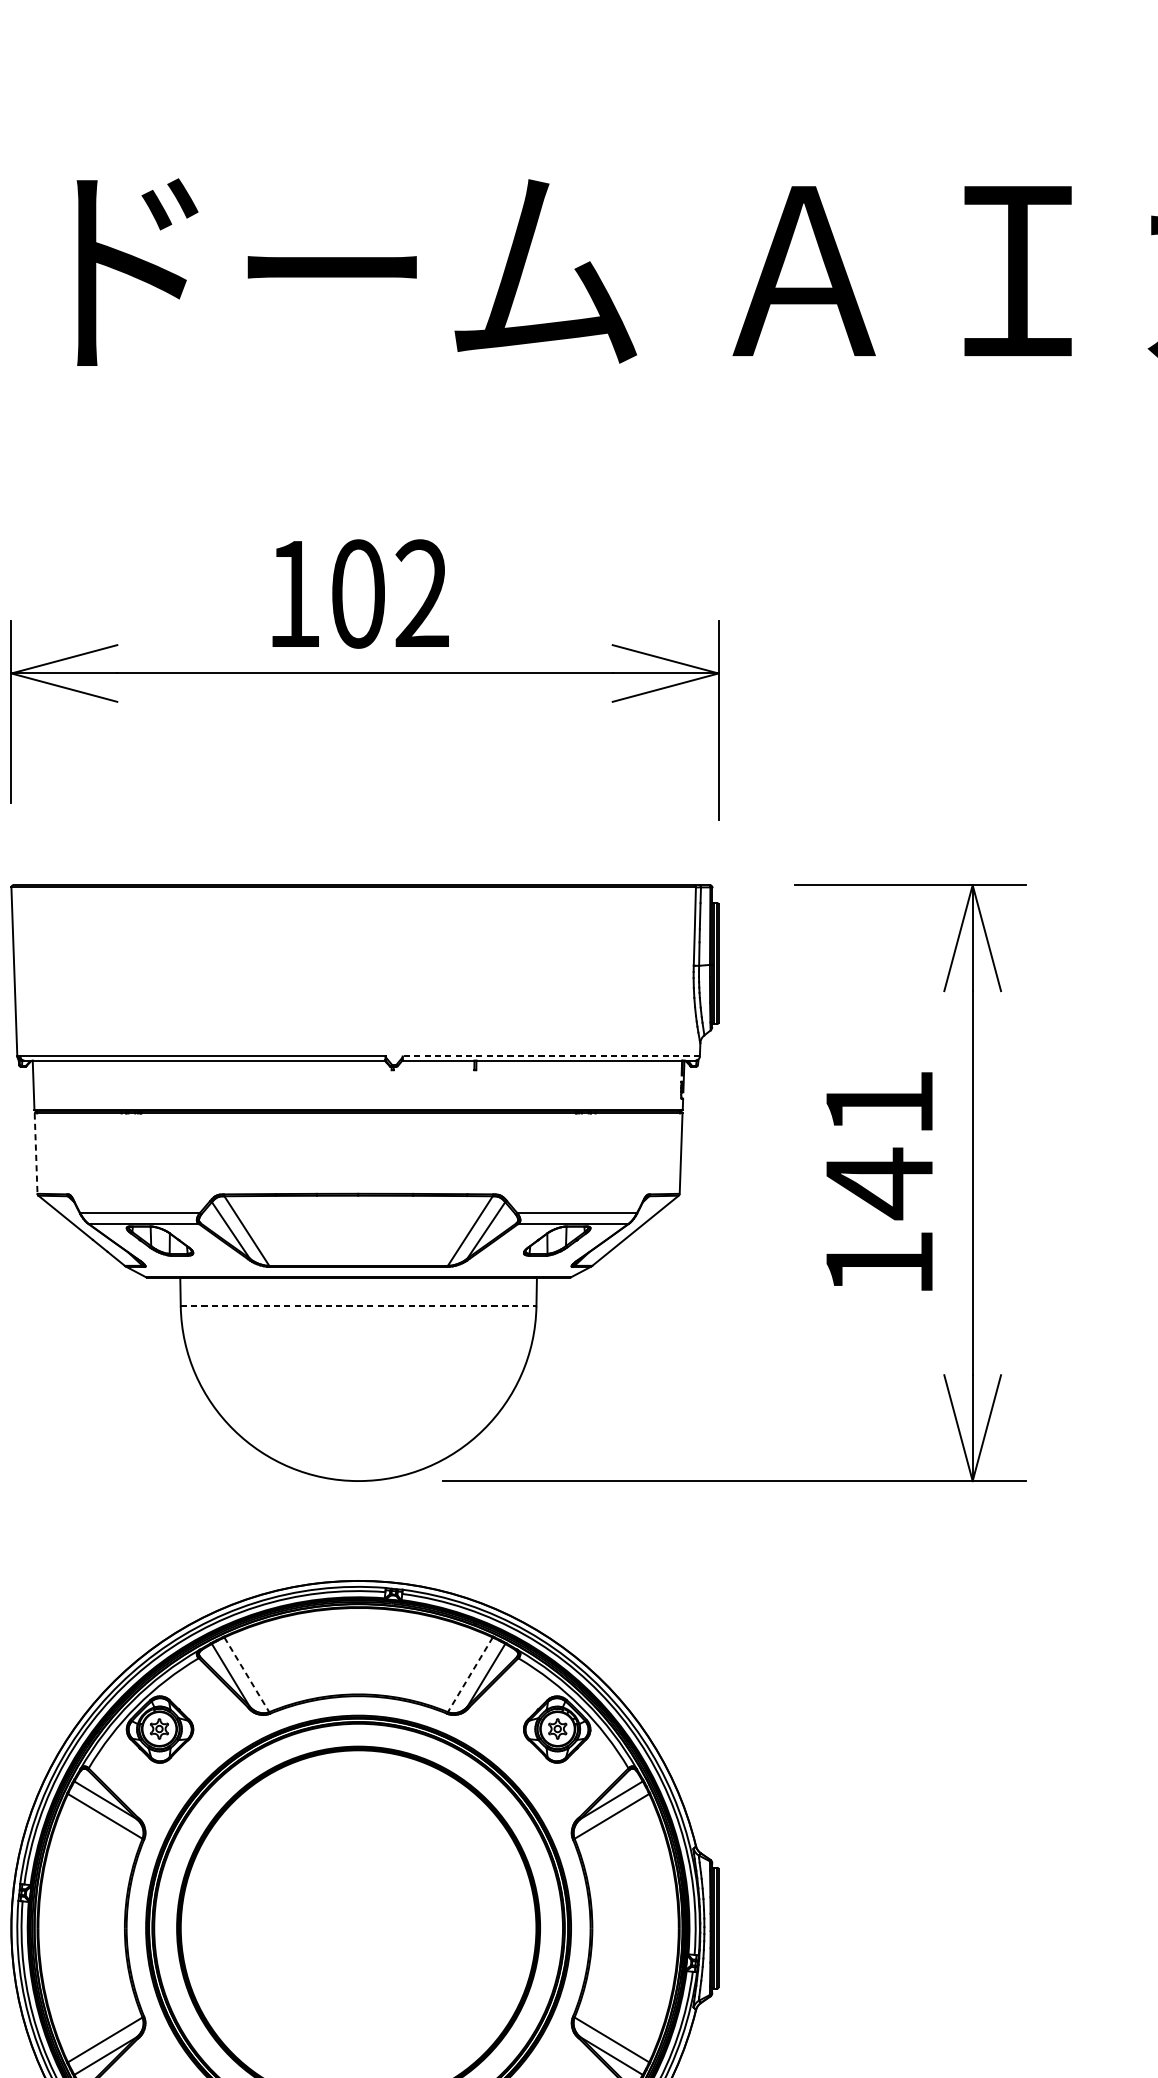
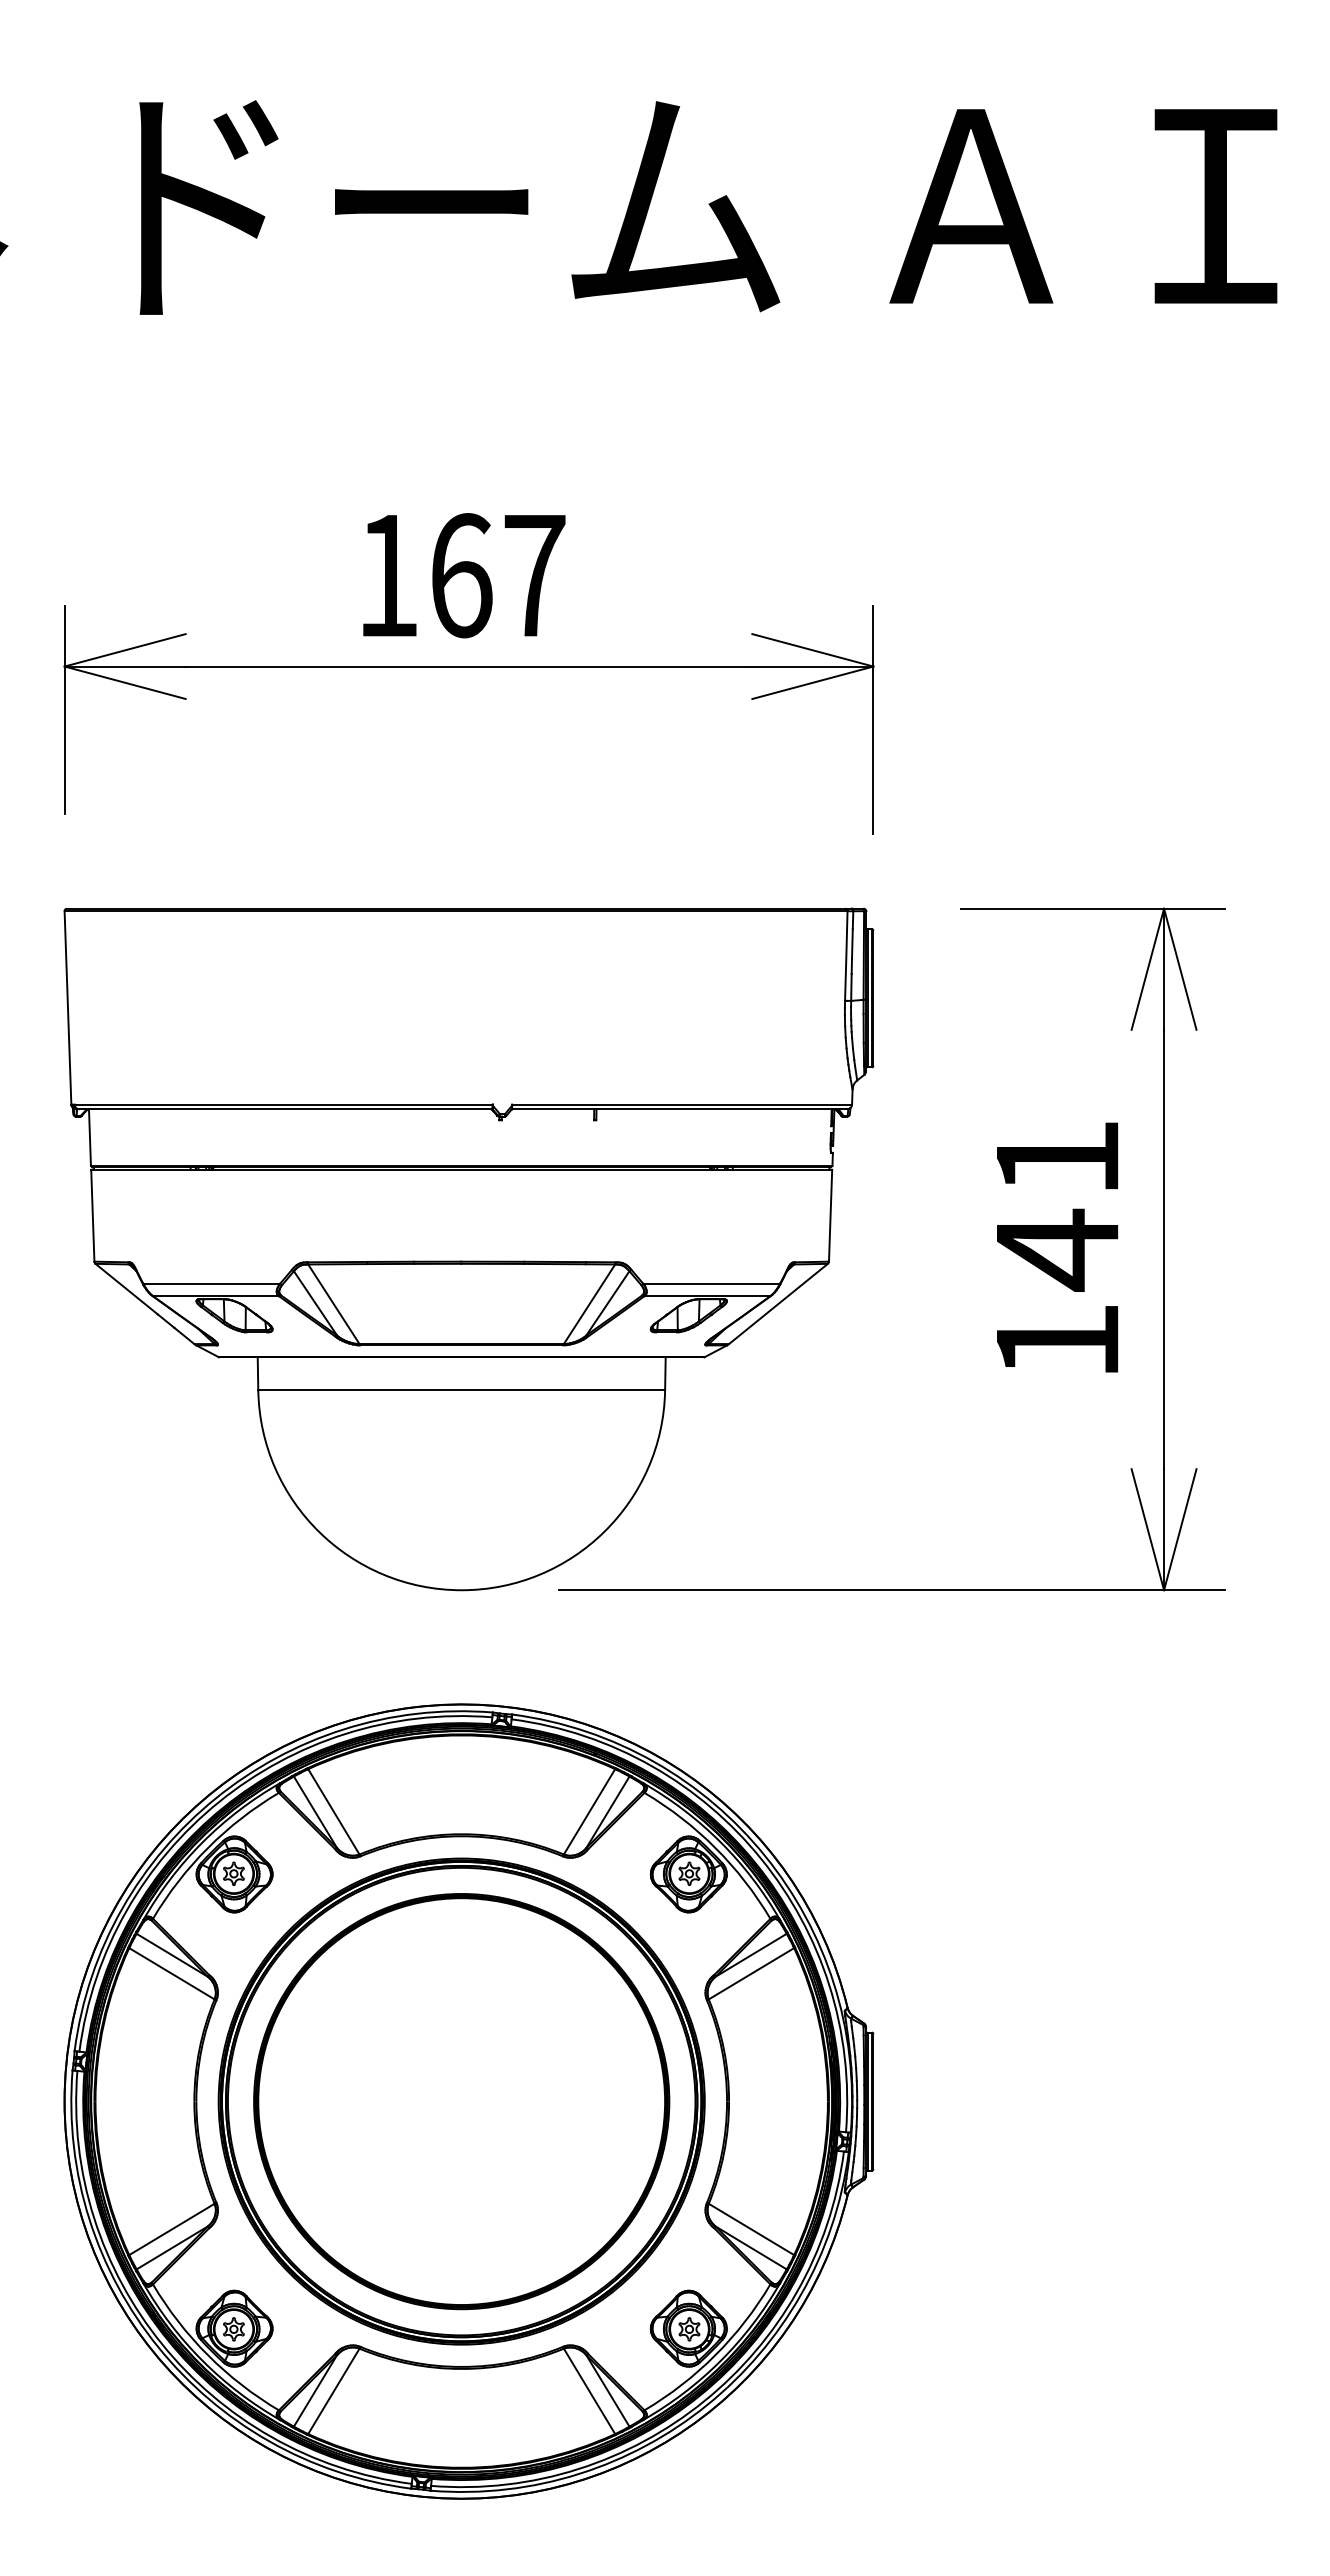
text: (390, 593) -> (498, 575), 102 -> 167
line: (551, 1056) -> (682, 1104), dashed -> solid
line: (35, 1153) -> (92, 1215), dashed -> solid
line: (359, 1306) -> (462, 1390), dashed -> solid
line: (246, 1674) -> (333, 1811), dashed -> solid
line: (470, 1674) -> (589, 1811), dashed -> solid

